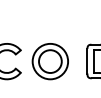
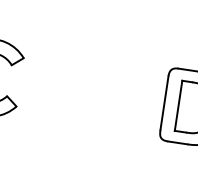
part: (49, 61) -> (82, 91), removed

